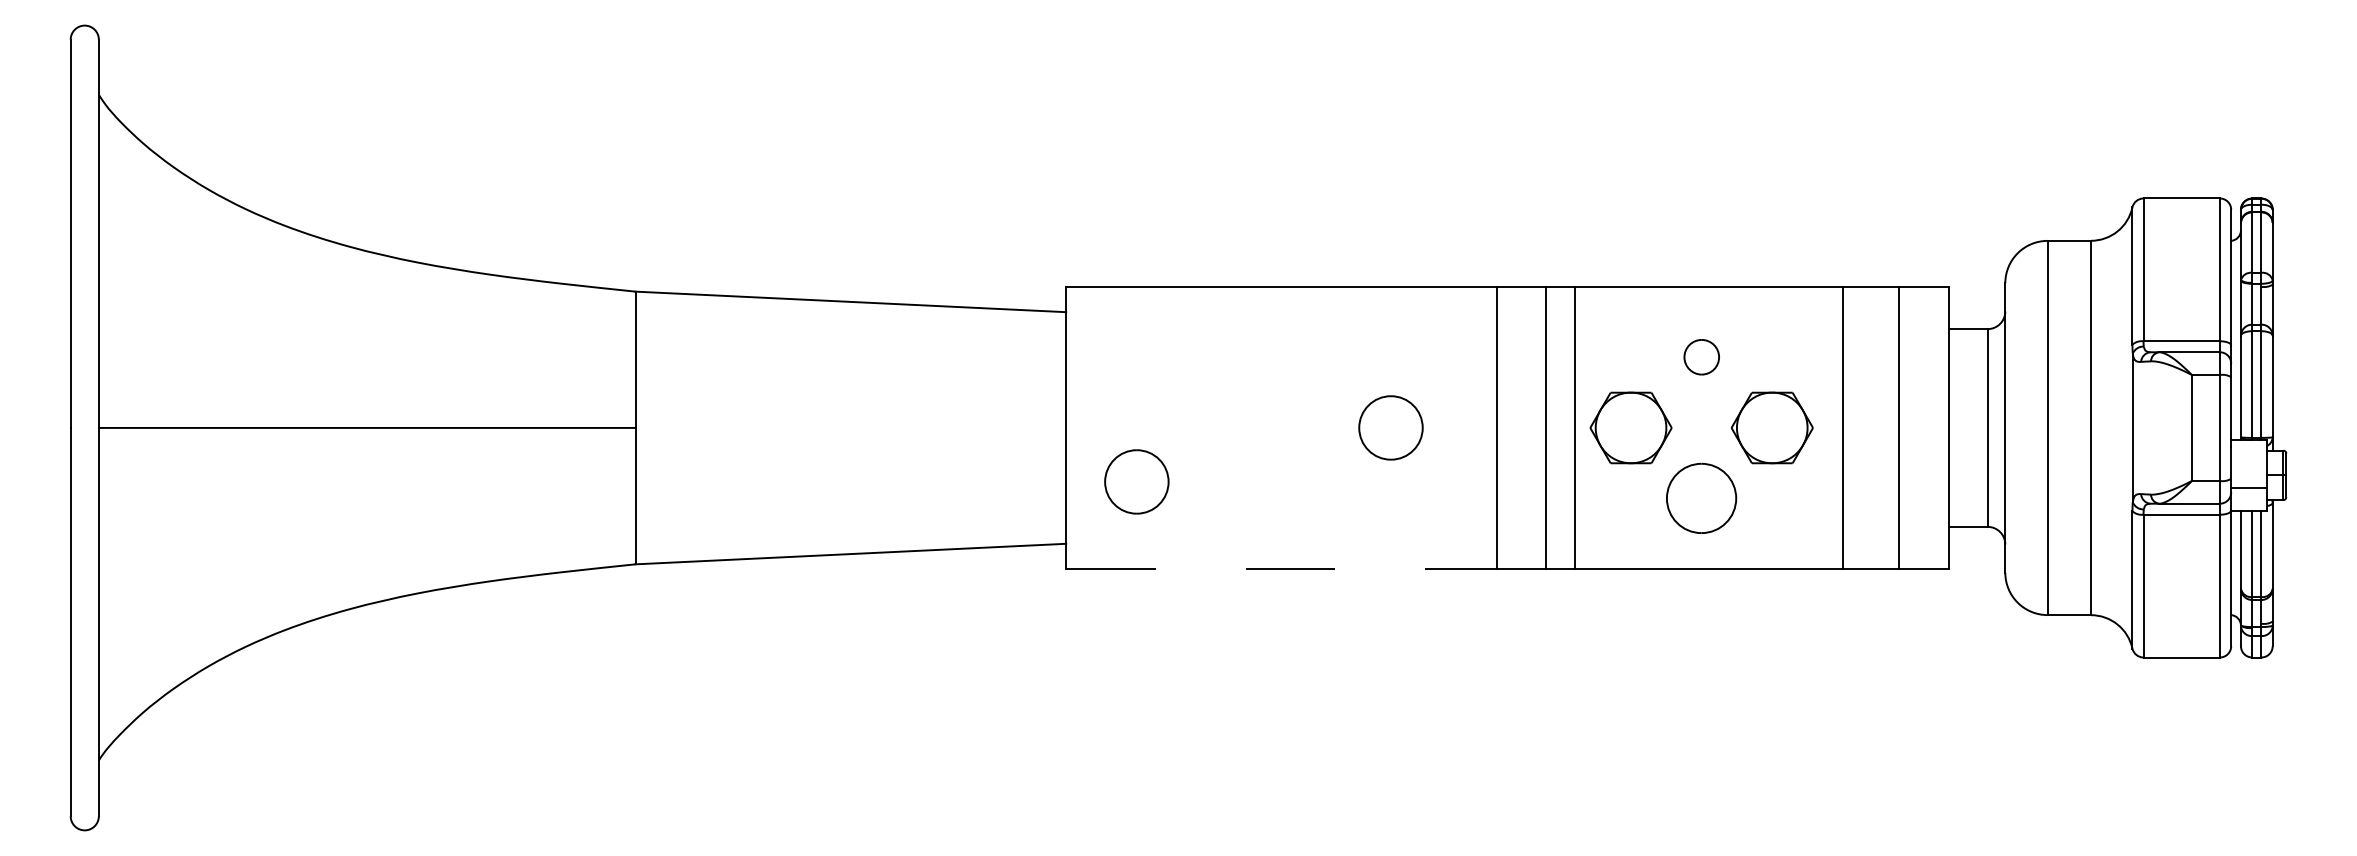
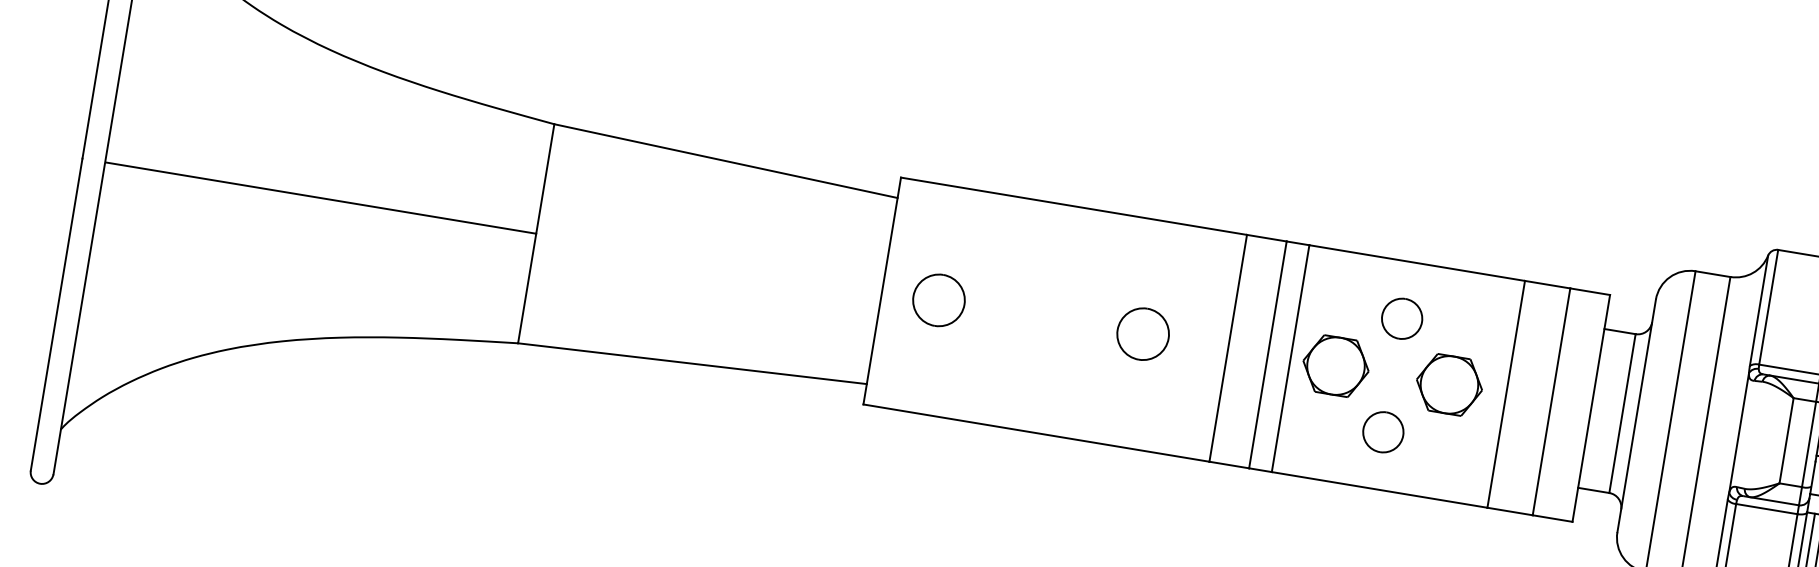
part: (1701, 356) -> (1402, 318), size x1.43
part: (1136, 481) -> (938, 299), moved
part: (1701, 498) -> (1383, 432), size x0.71
line: (1282, 569) -> (1037, 433), dashed -> solid

